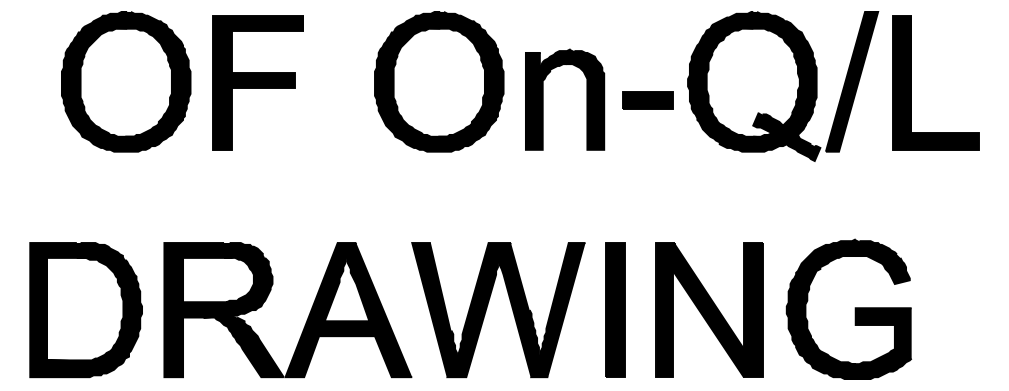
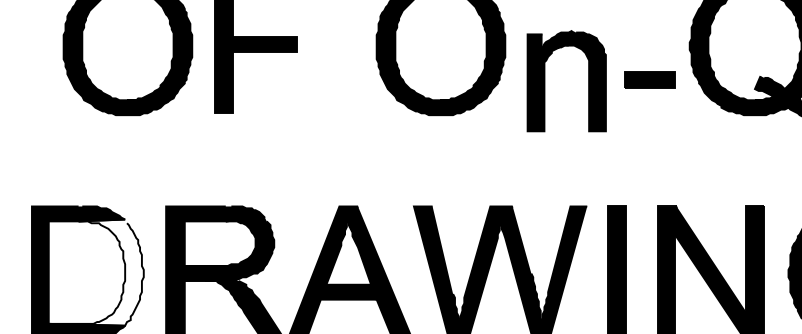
part: (586, 99) -> (588, 80), moved
part: (647, 100) -> (649, 79), moved
fill: (94, 309) -> (96, 272), removed

